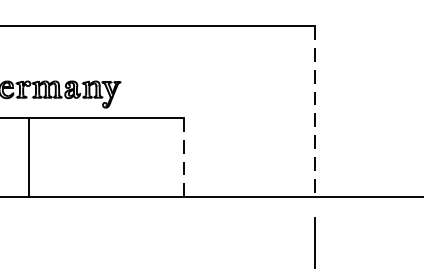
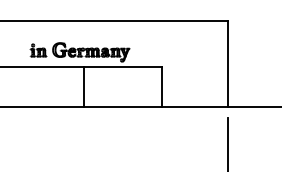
line: (316, 113) -> (228, 64), dashed -> solid
line: (183, 156) -> (161, 86), dashed -> solid

